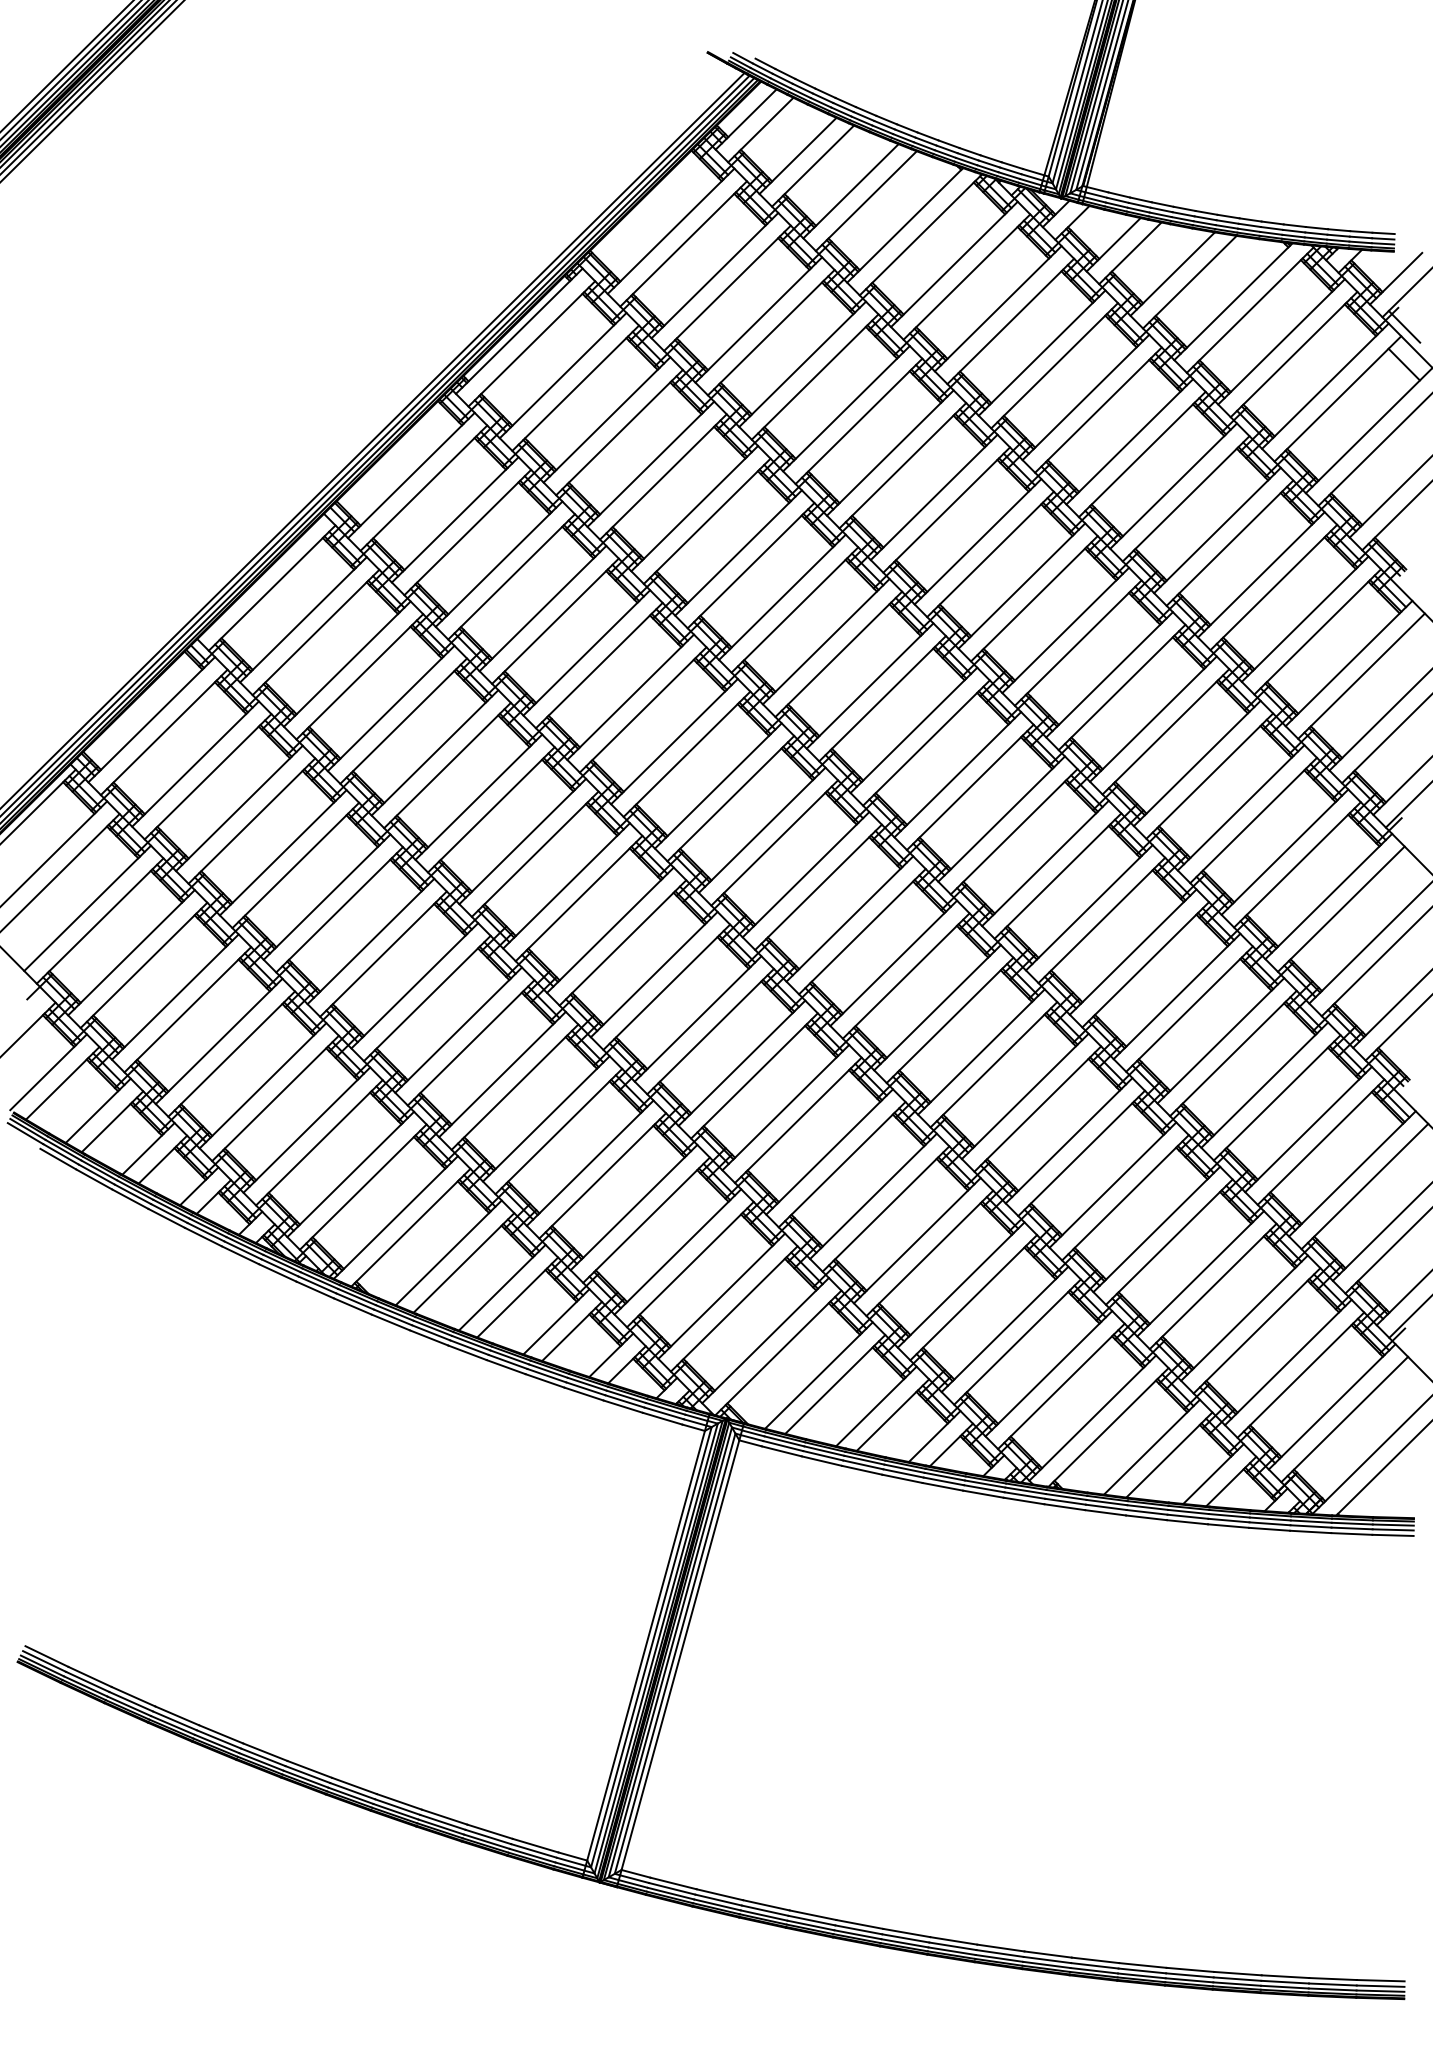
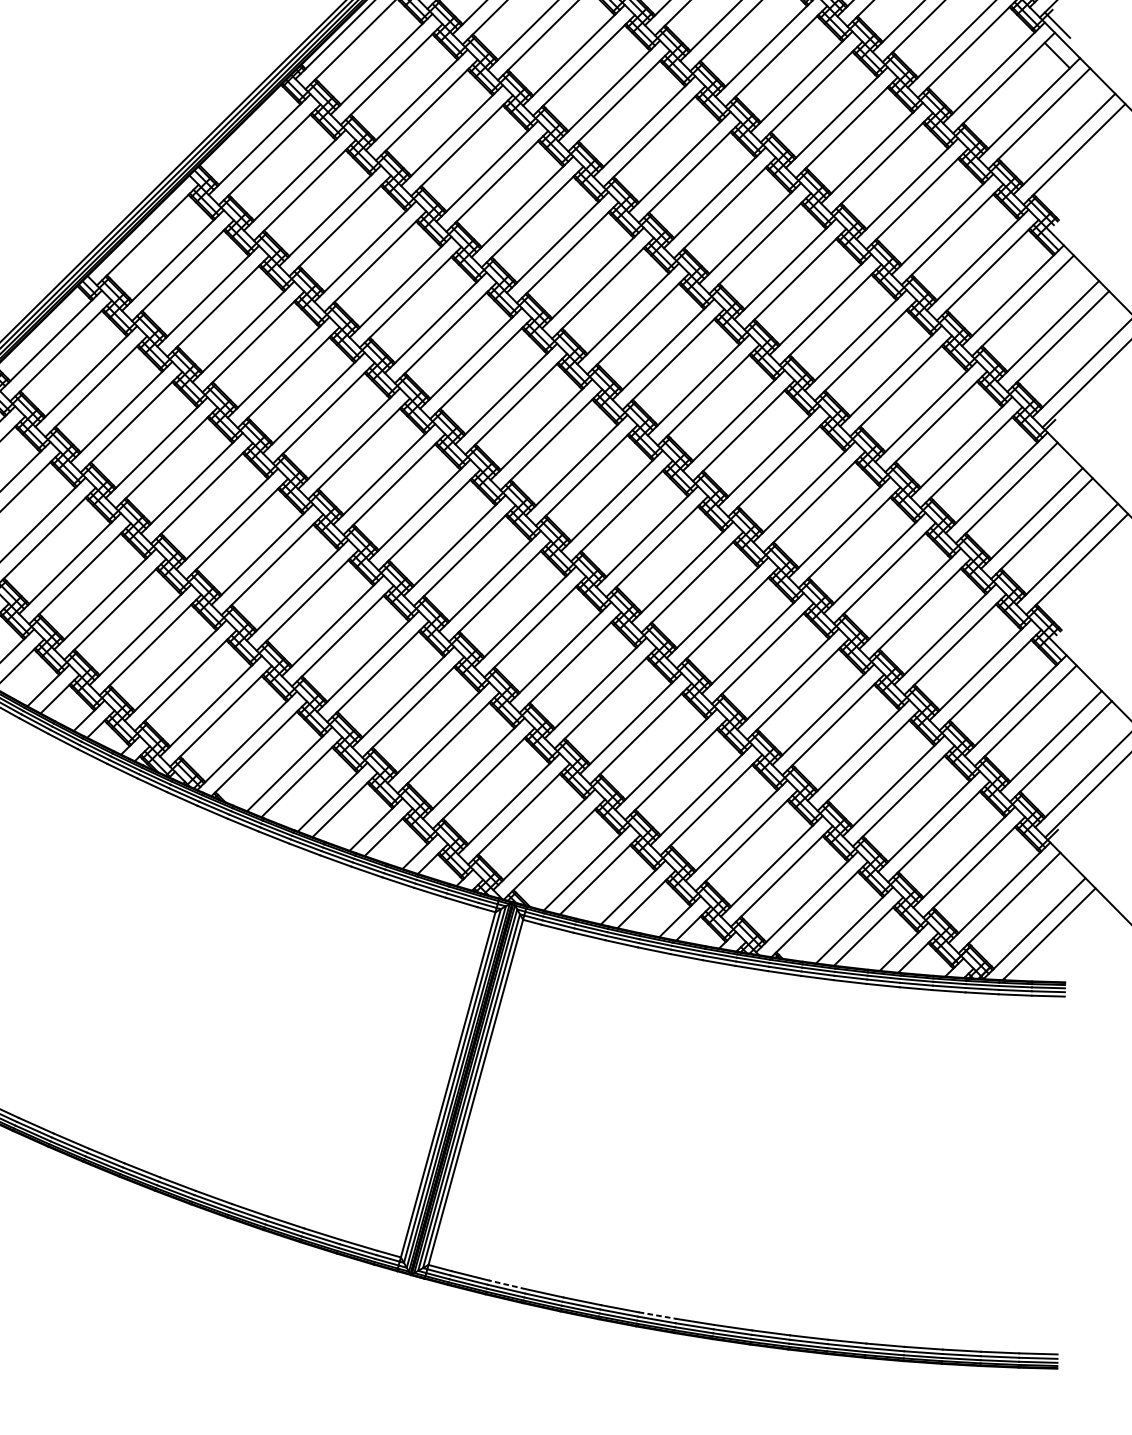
line: (719, 1894) -> (507, 1284), solid -> dashed
line: (906, 1933) -> (657, 1315), solid -> dashed

